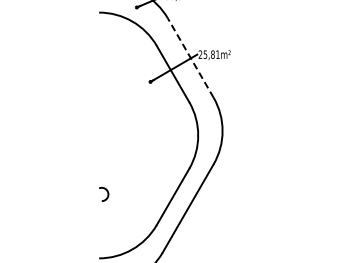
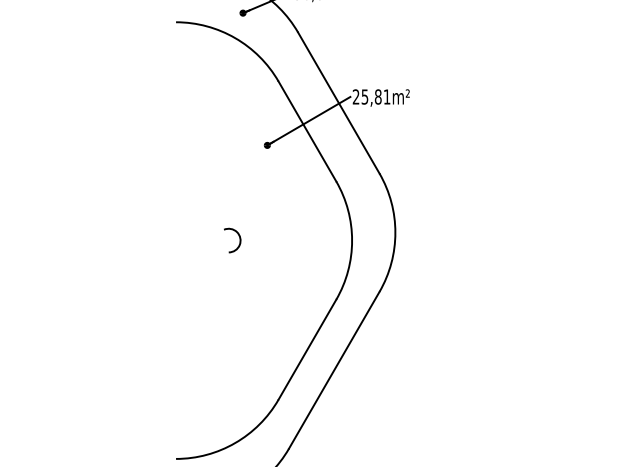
line: (190, 58) -> (338, 103), dashed -> solid
arc: (107, 194) -> (238, 240), moved

